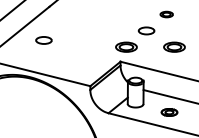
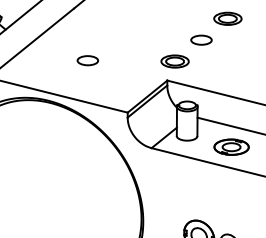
part: (166, 14) -> (227, 18), size x1.67
part: (43, 40) -> (87, 60), moved
part: (174, 47) -> (237, 61), removed
part: (169, 111) -> (231, 146), size x1.67

